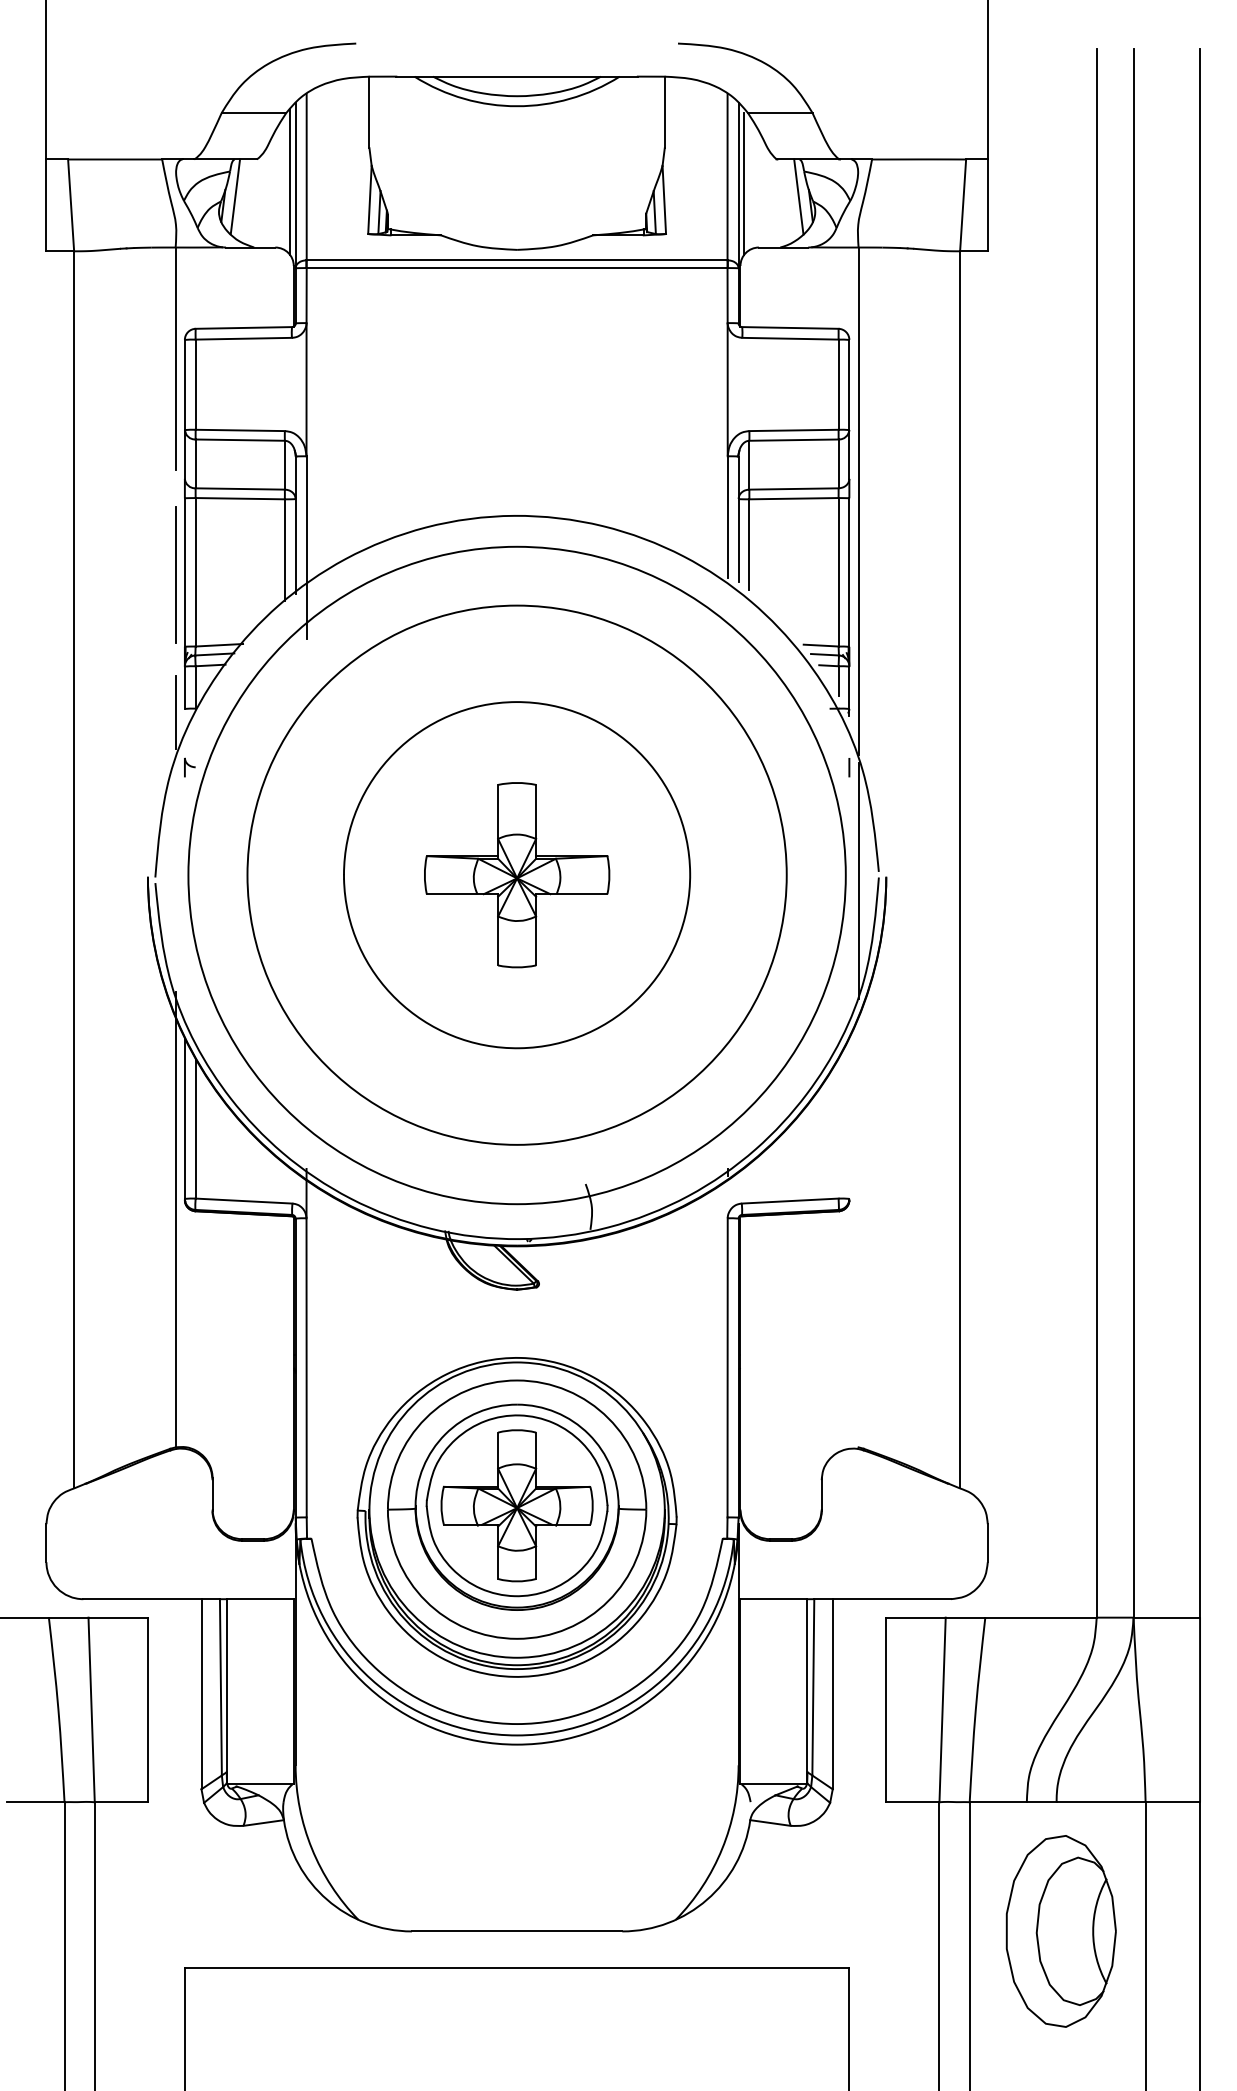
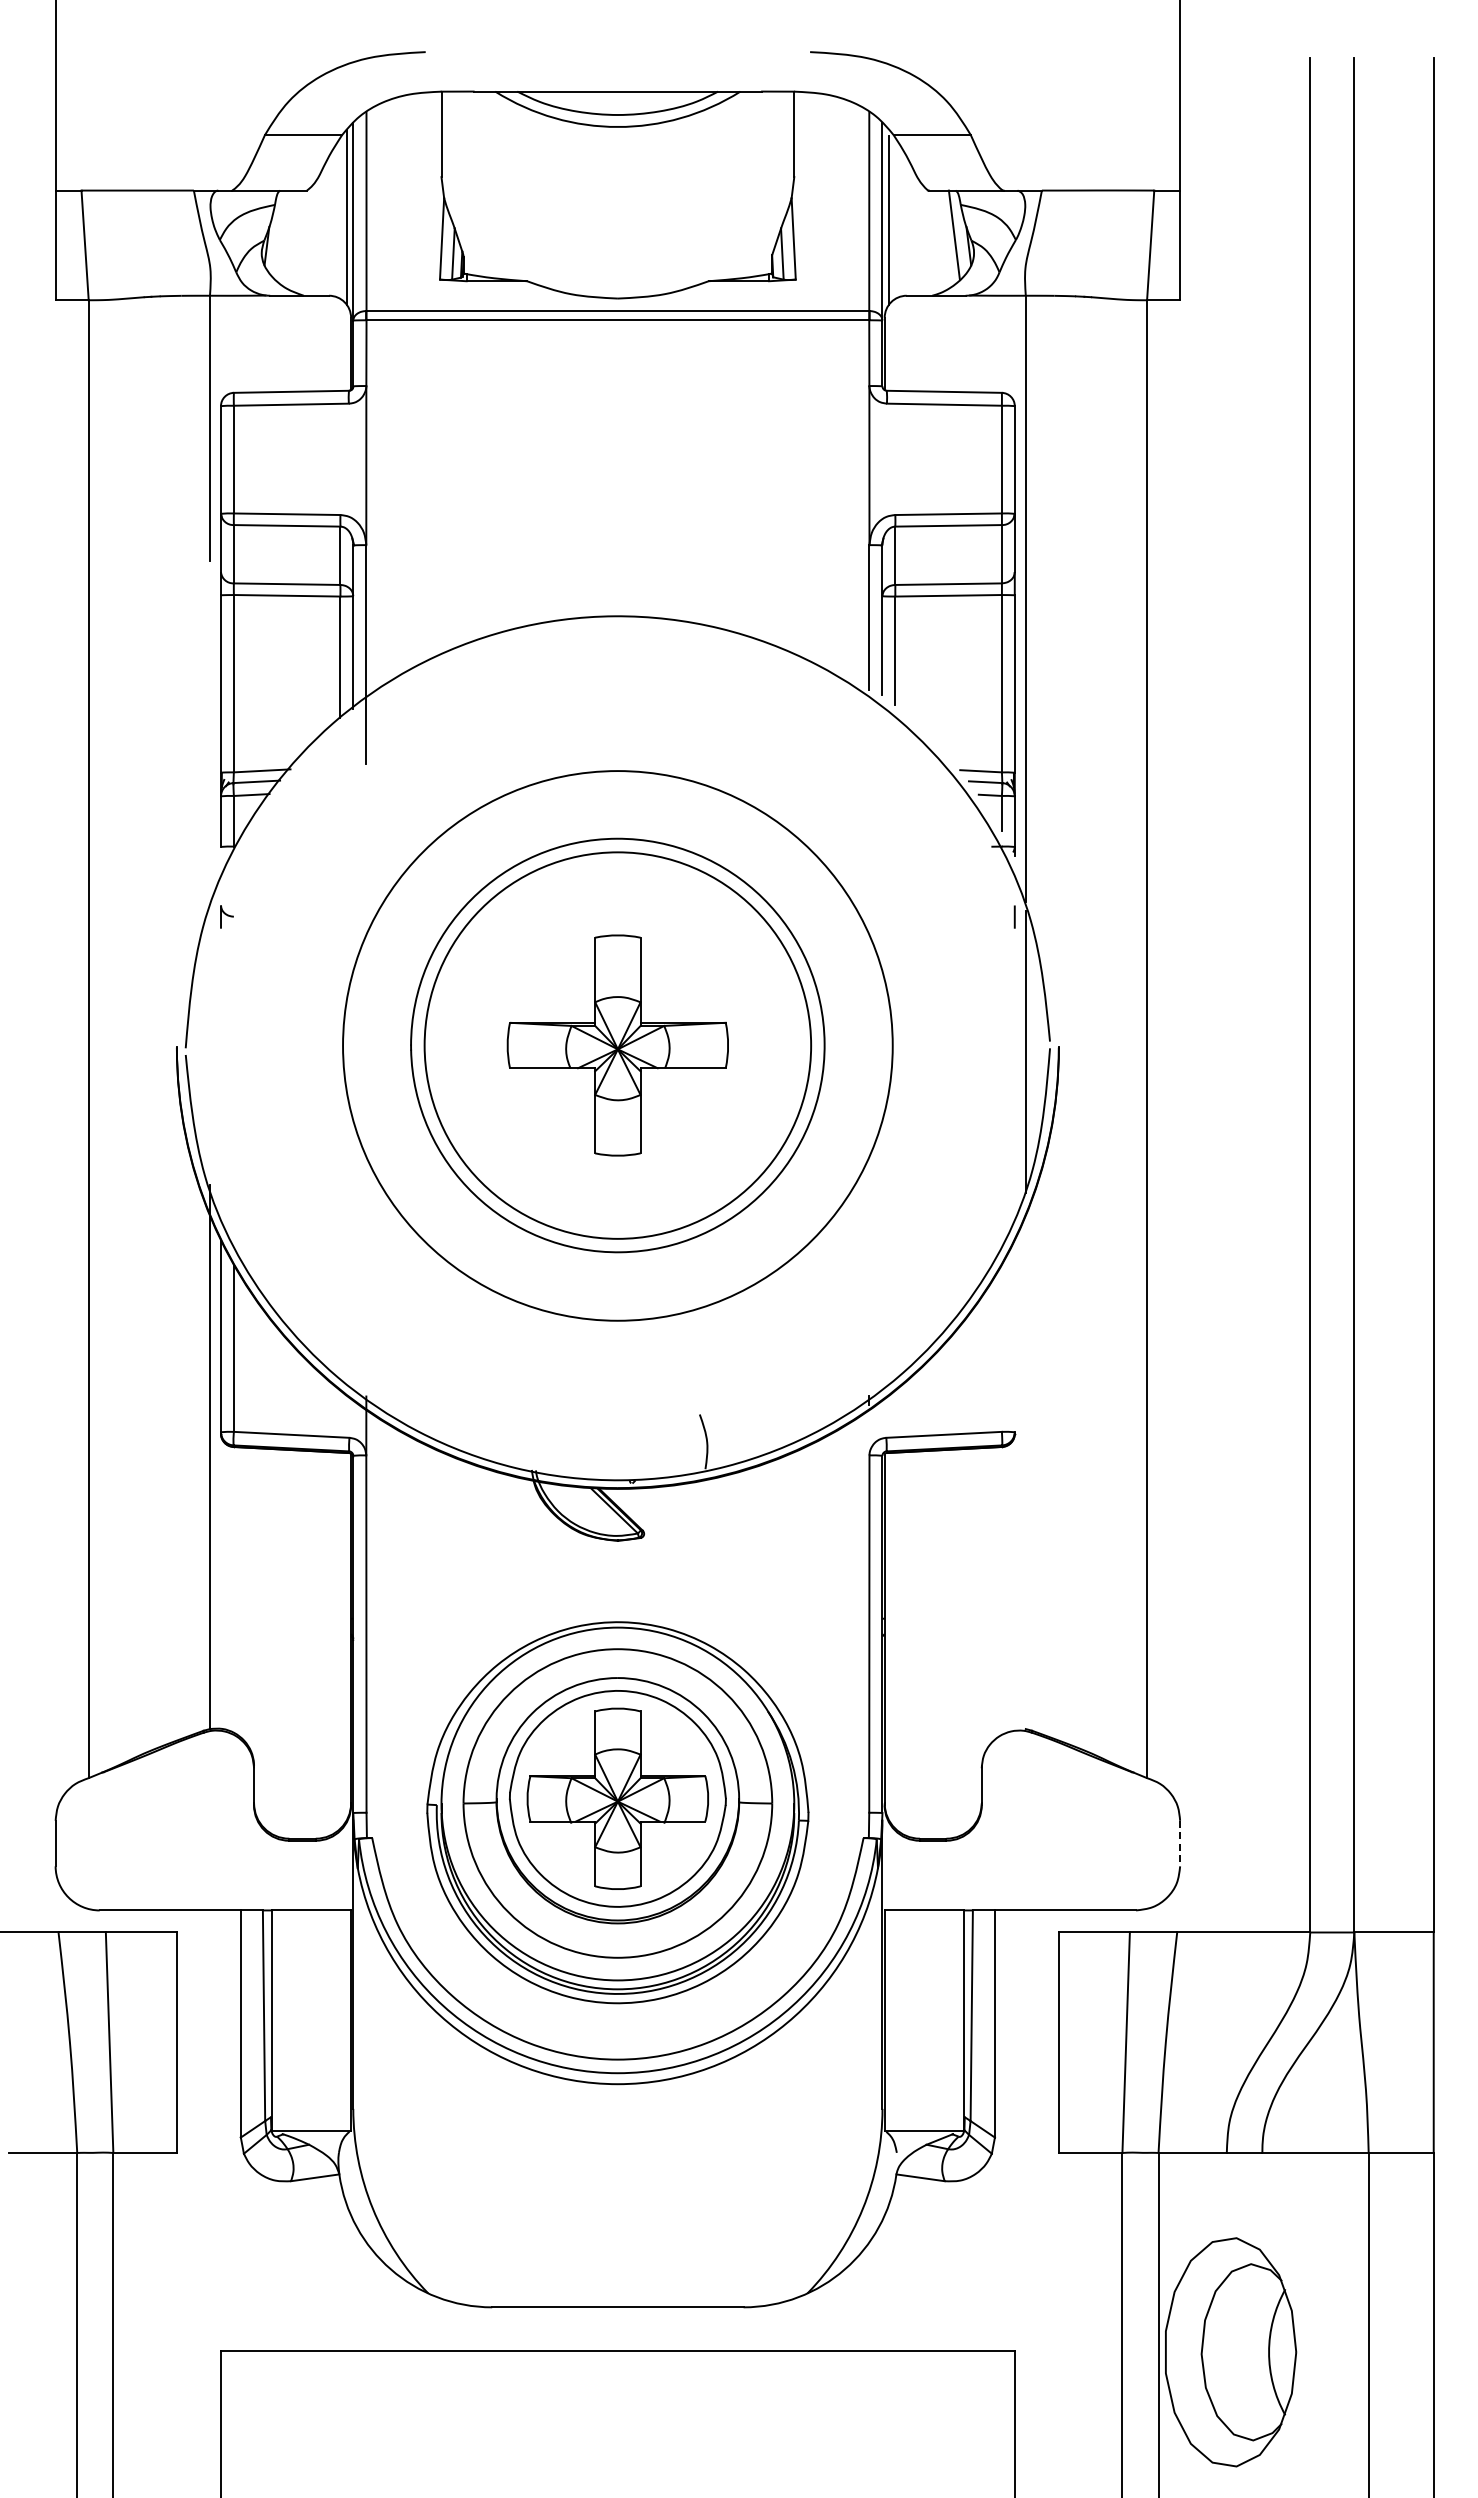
line: (234, 196) -> (280, 234), removed
line: (175, 575) -> (209, 687), removed
line: (175, 711) -> (209, 850), removed
circle: (516, 875) -> (617, 1045), size x0.6
circle: (516, 875) -> (617, 1045), size x0.7
line: (988, 1543) -> (1180, 1843), solid -> dashed
part: (1061, 1931) -> (1231, 2352), moved

